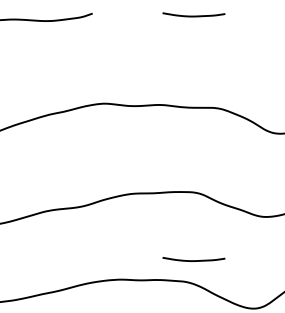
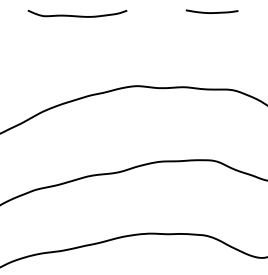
curve: (193, 260) -> (211, 217), removed

